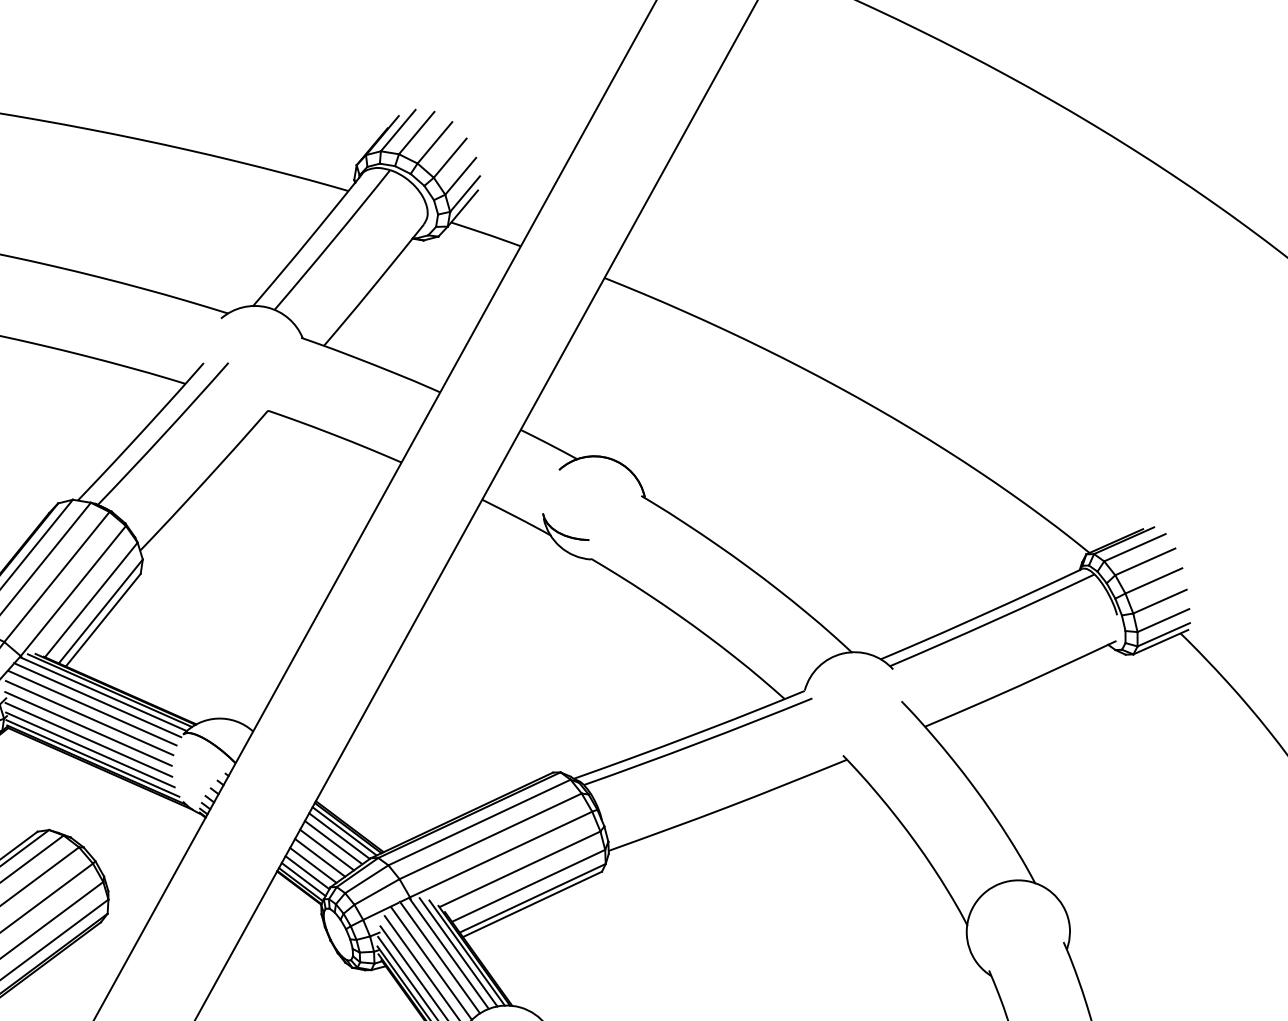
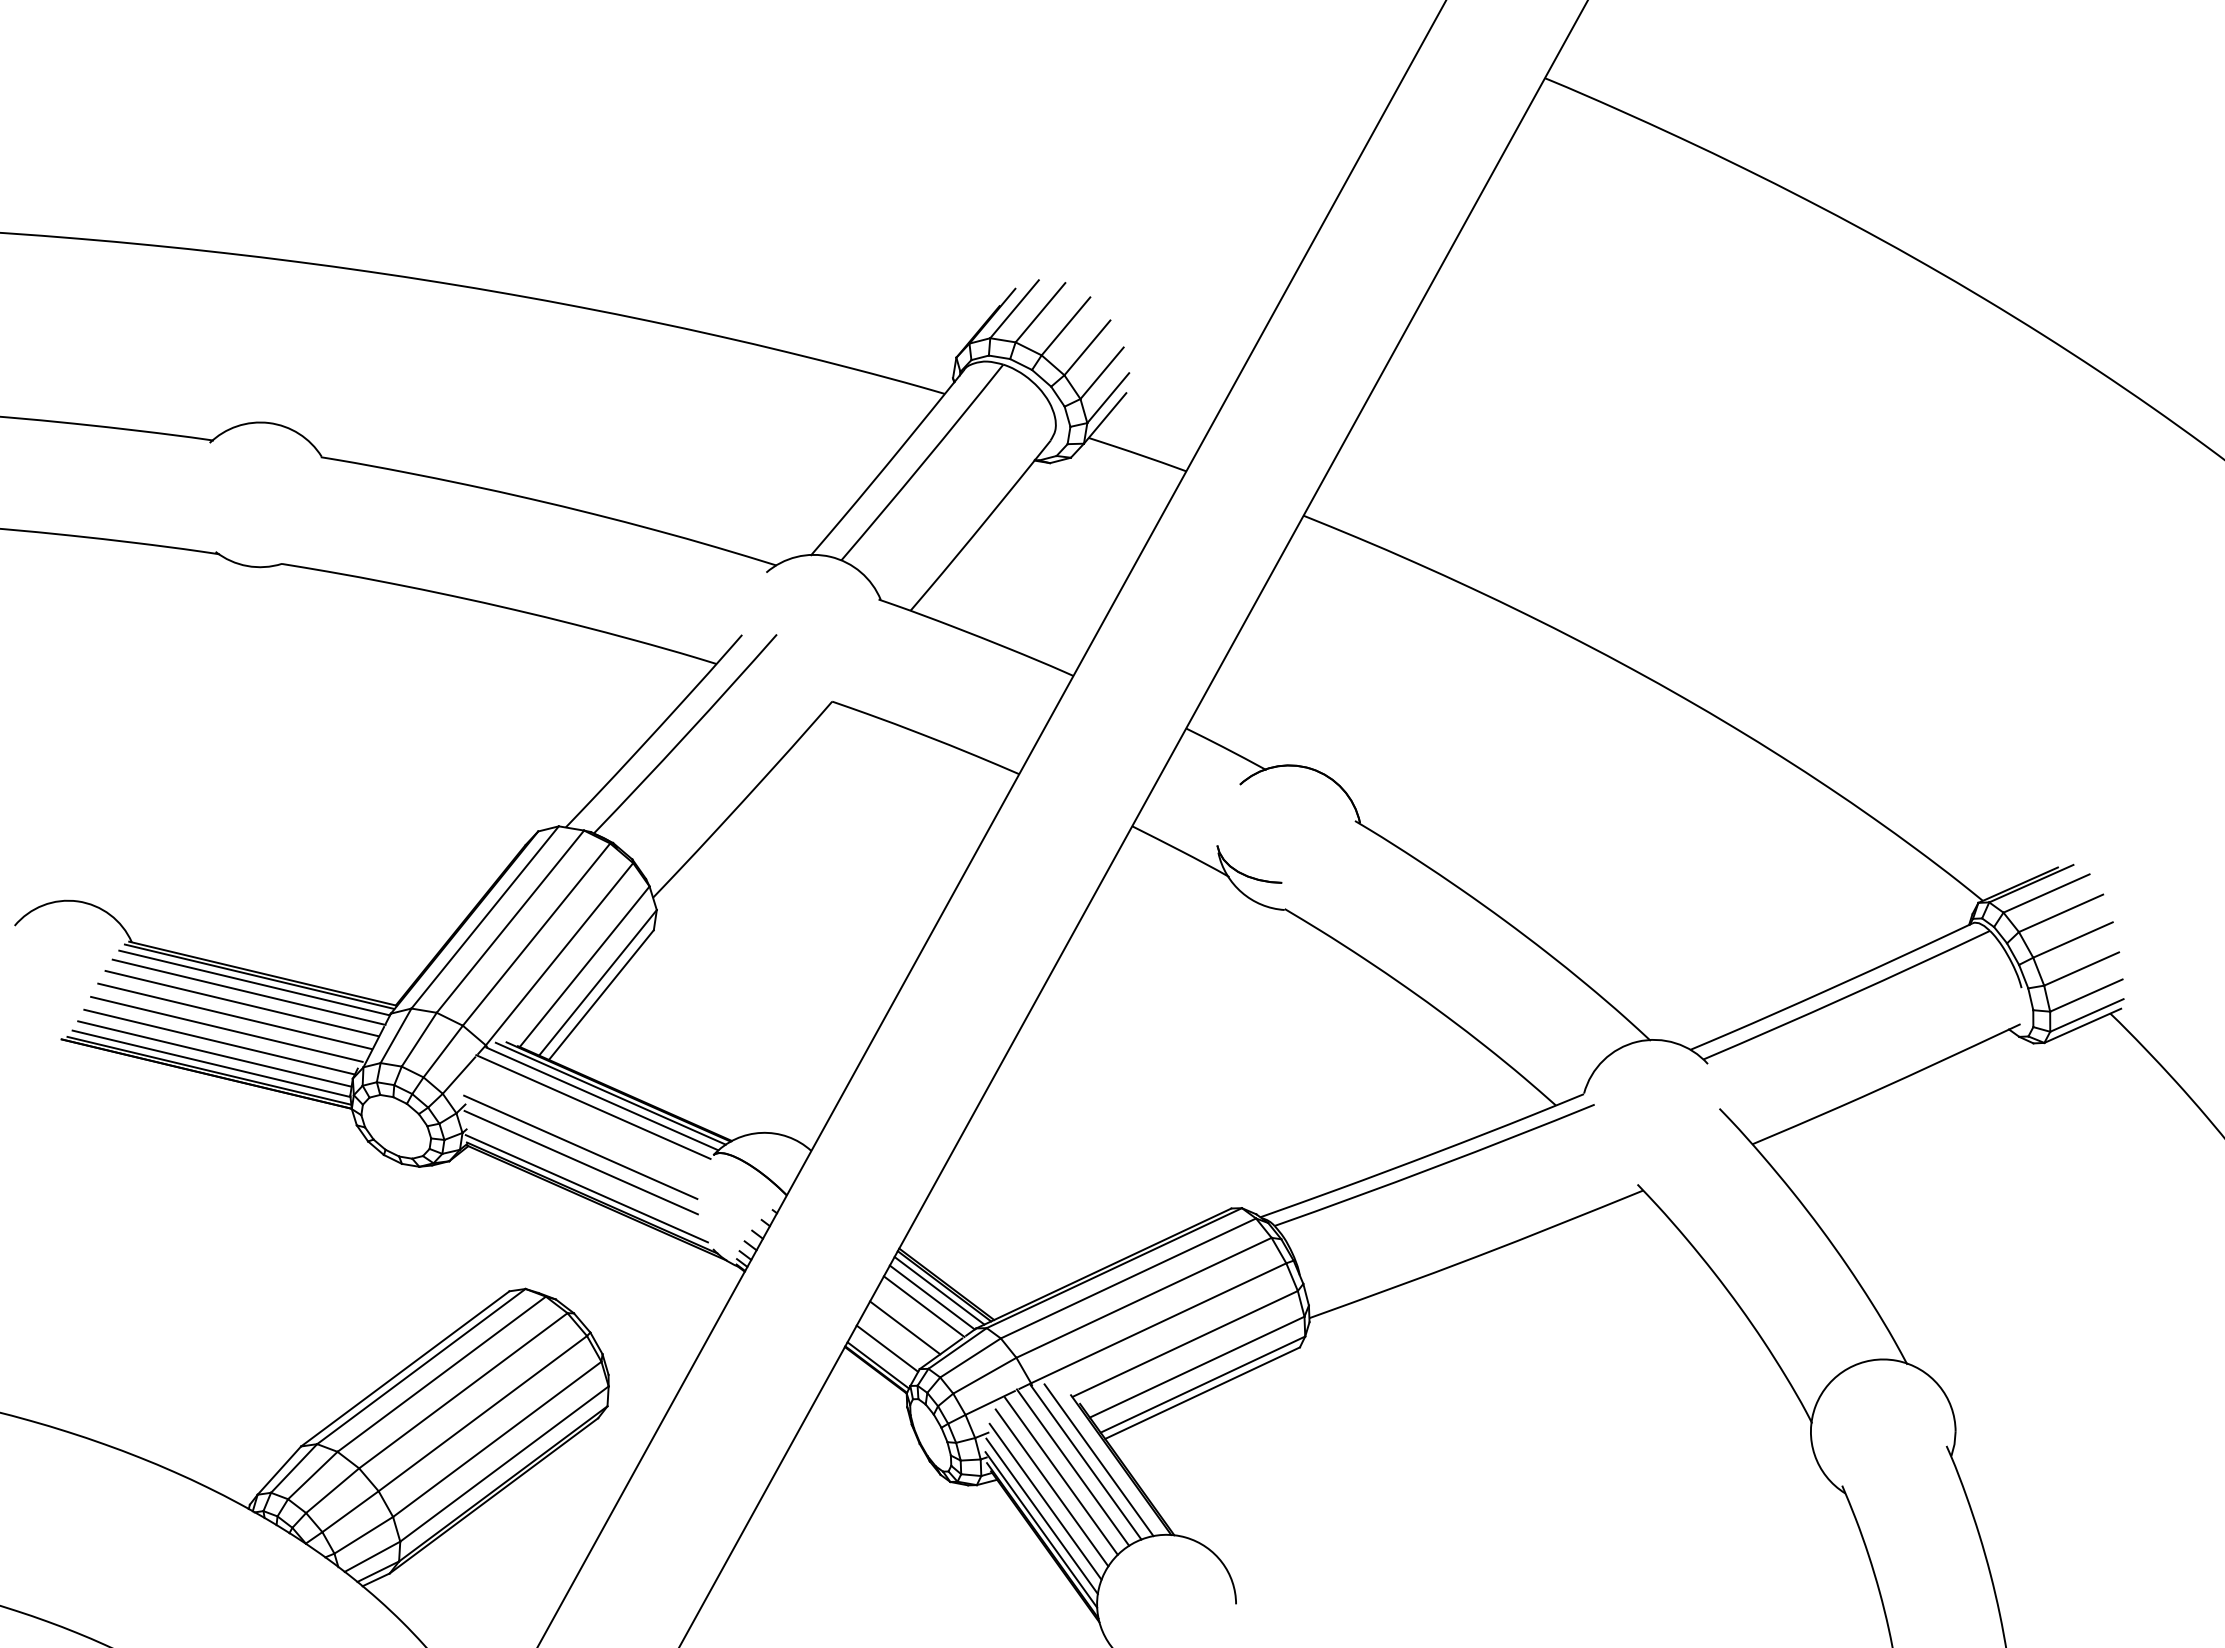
line: (92, 708) -> (586, 1118), removed
line: (89, 718) -> (582, 1132), removed
line: (90, 749) -> (583, 1176), removed
line: (326, 849) -> (914, 1316), removed
line: (313, 865) -> (895, 1338), removed
line: (303, 879) -> (881, 1358), removed
line: (466, 952) -> (1110, 1460), removed

